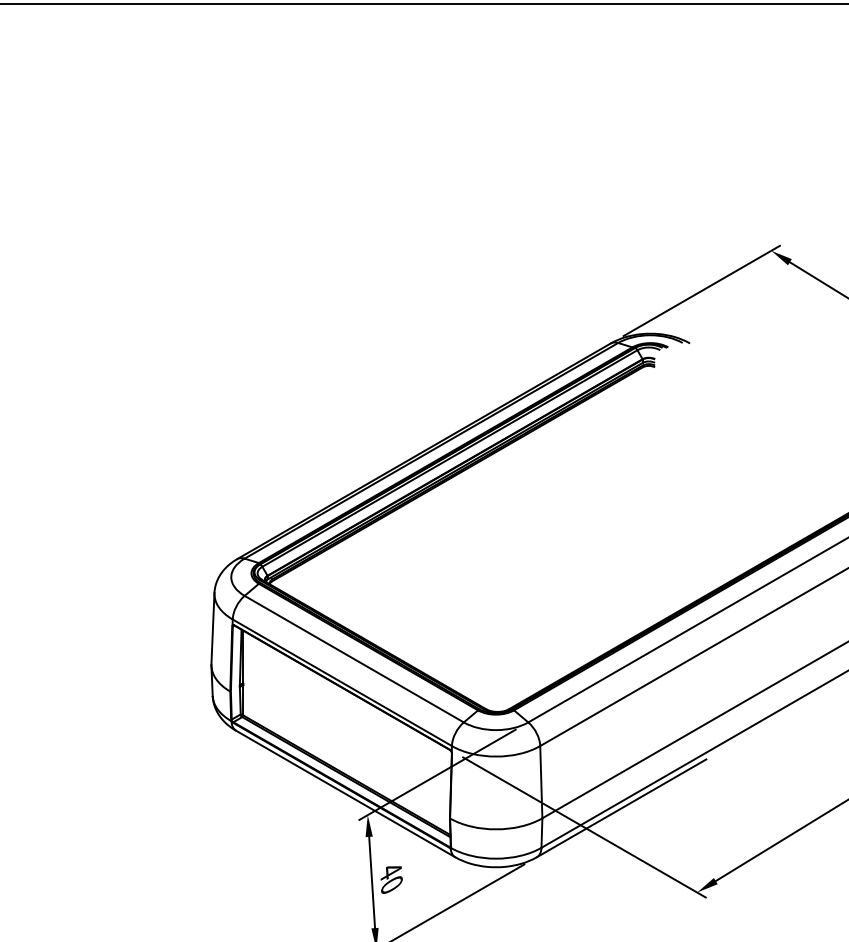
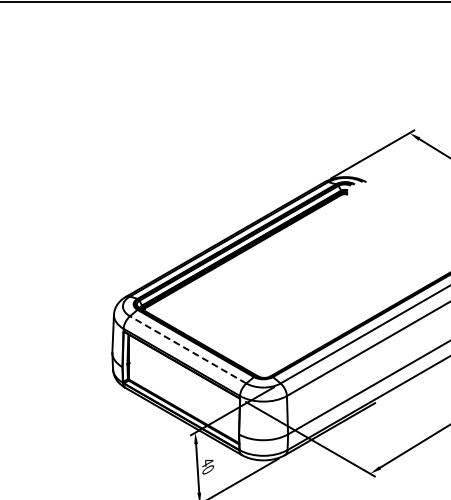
line: (352, 658) -> (187, 349), solid -> dashed

